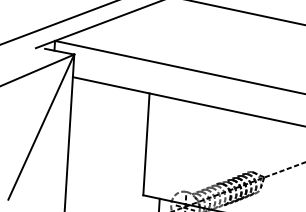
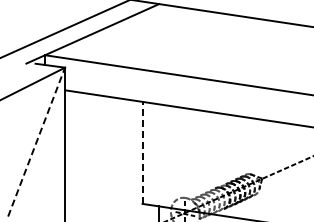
line: (41, 127) -> (36, 142), solid -> dashed
line: (146, 143) -> (142, 152), solid -> dashed

